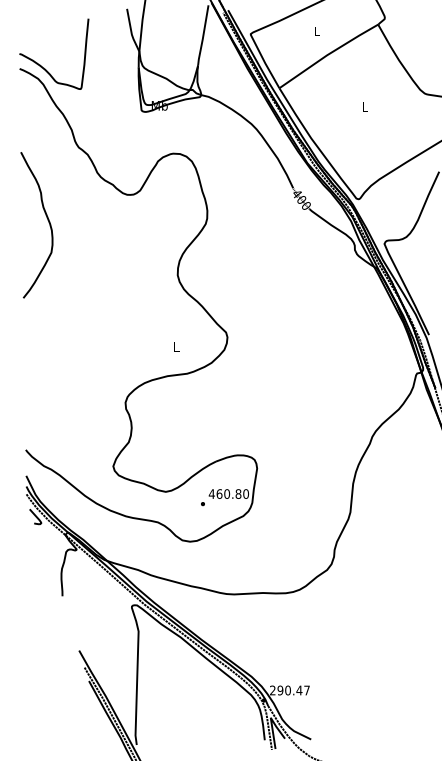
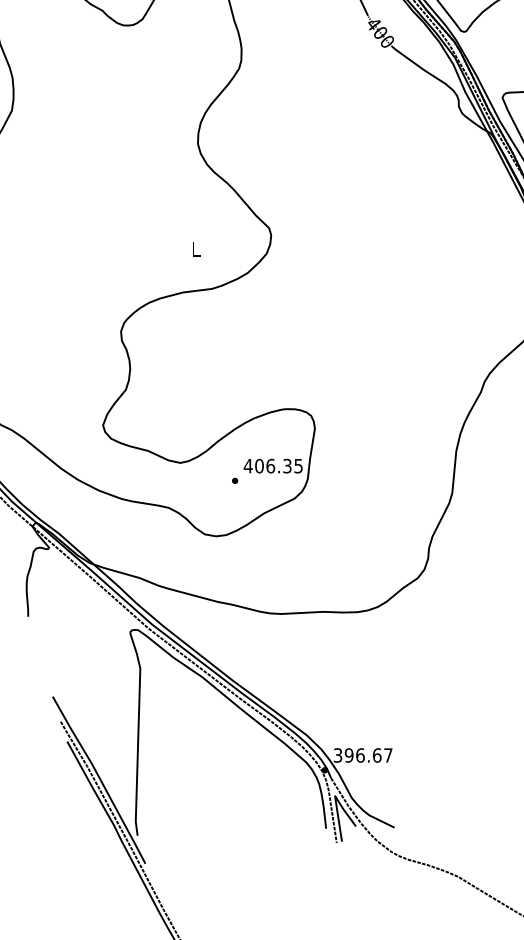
text: (232, 493) -> (278, 465), 460.80 -> 406.35
text: (286, 690) -> (358, 755), 290.47 -> 396.67

